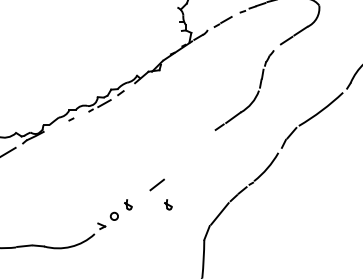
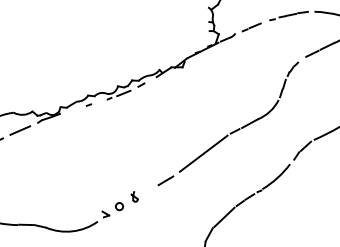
line: (190, 153) -> (202, 153), added
part: (168, 204) -> (174, 201), removed

